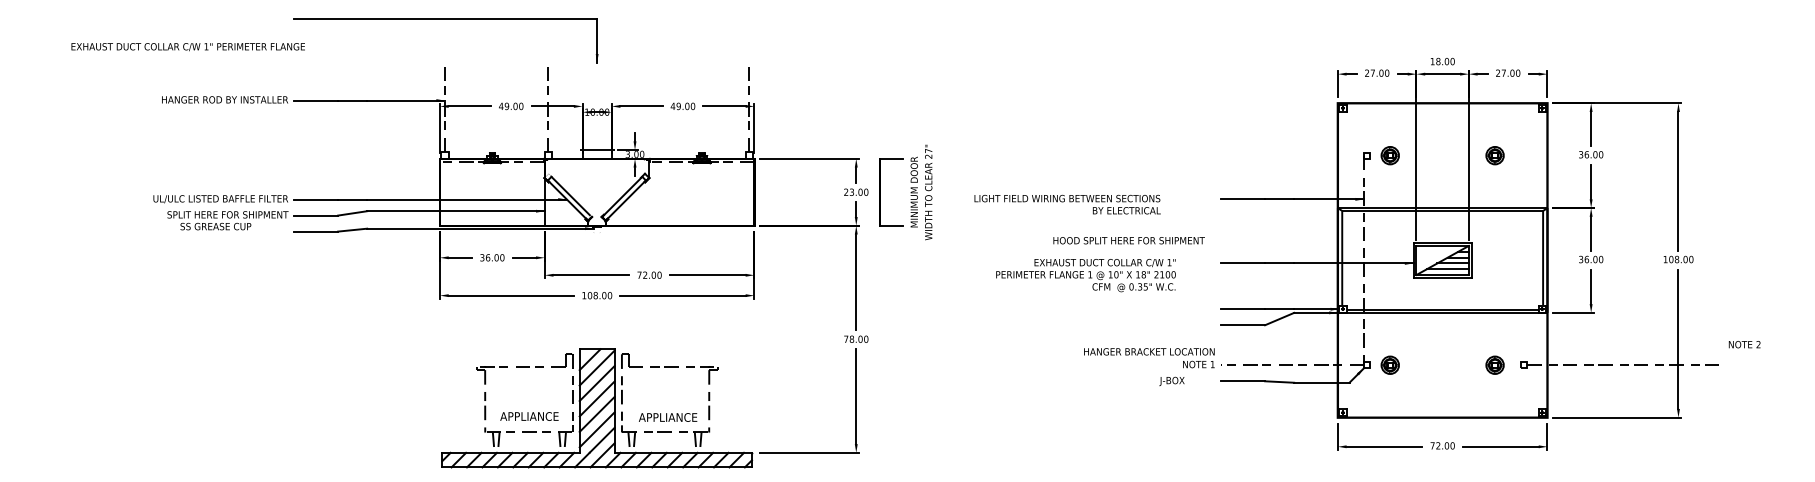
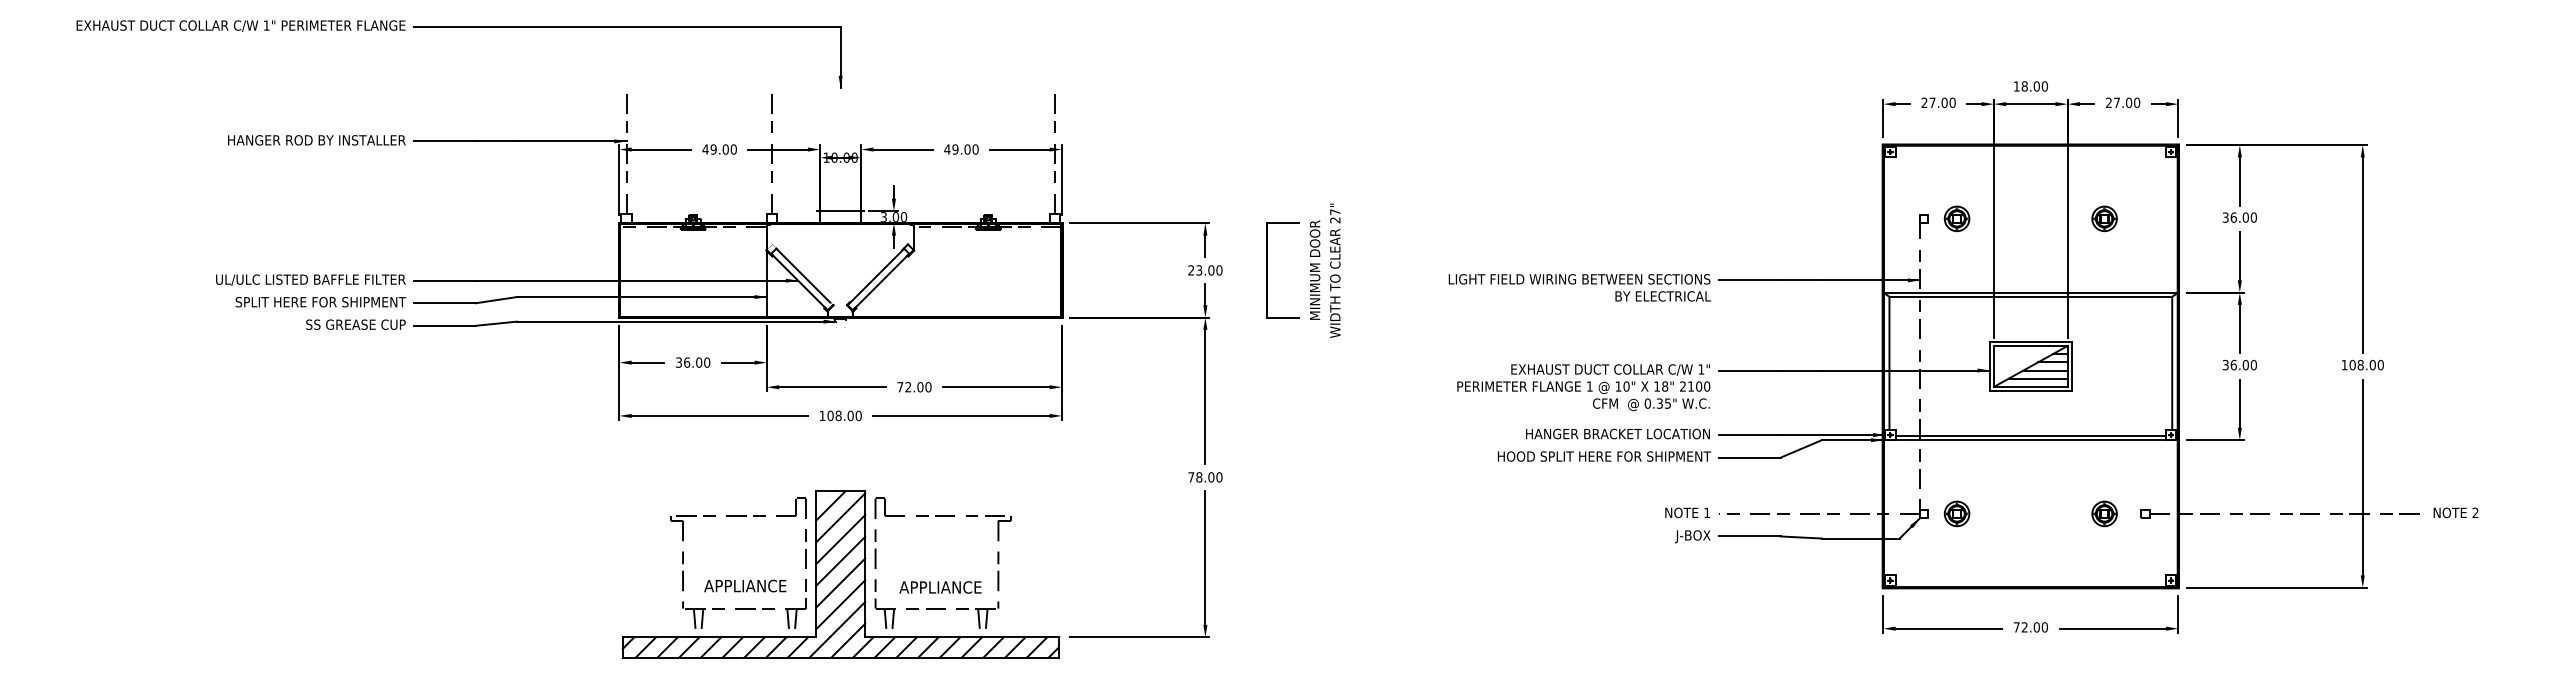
text: (187, 46) -> (240, 25), moved
part: (911, 192) -> (1310, 270), moved
text: (1067, 204) -> (1579, 287), moved
text: (215, 226) -> (355, 324), moved
text: (1129, 240) -> (1604, 456), moved
text: (1085, 275) -> (1583, 387), moved
text: (1744, 344) -> (2455, 512), moved
text: (1149, 351) -> (1617, 433), moved
text: (1171, 381) -> (1692, 536), moved

